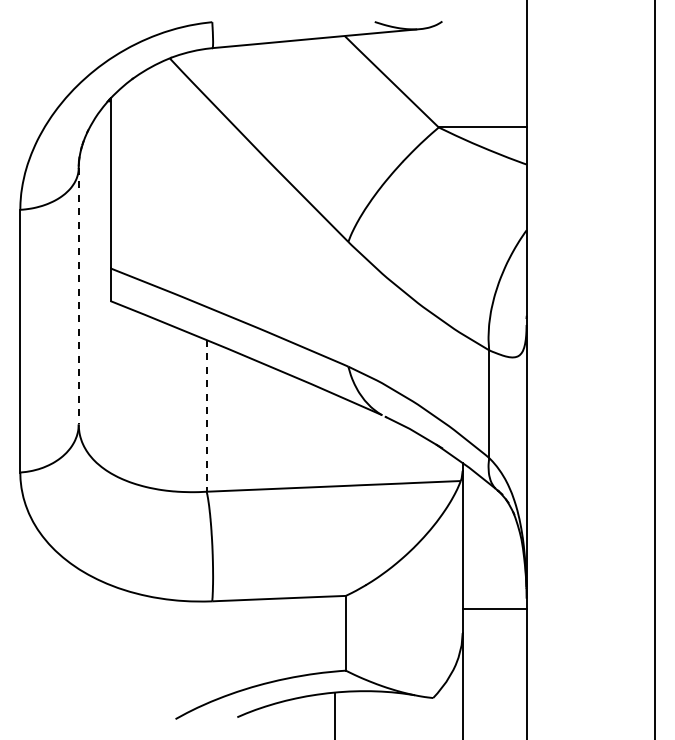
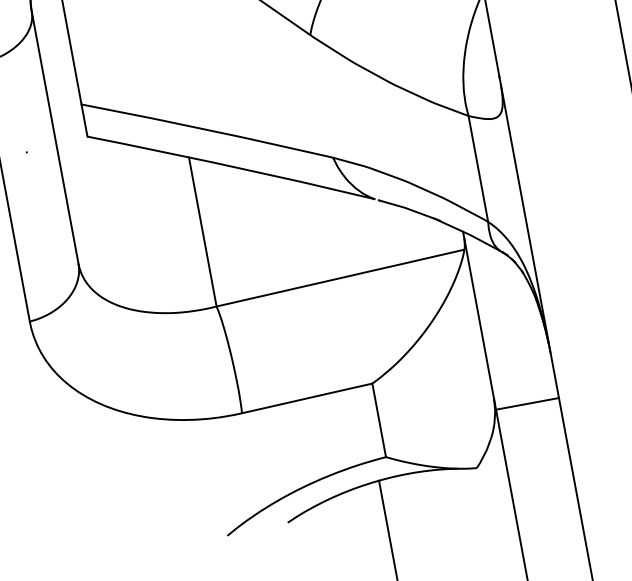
line: (78, 296) -> (54, 137), dashed -> solid
line: (206, 415) -> (202, 231), dashed -> solid
line: (494, 609) -> (527, 404), moved

